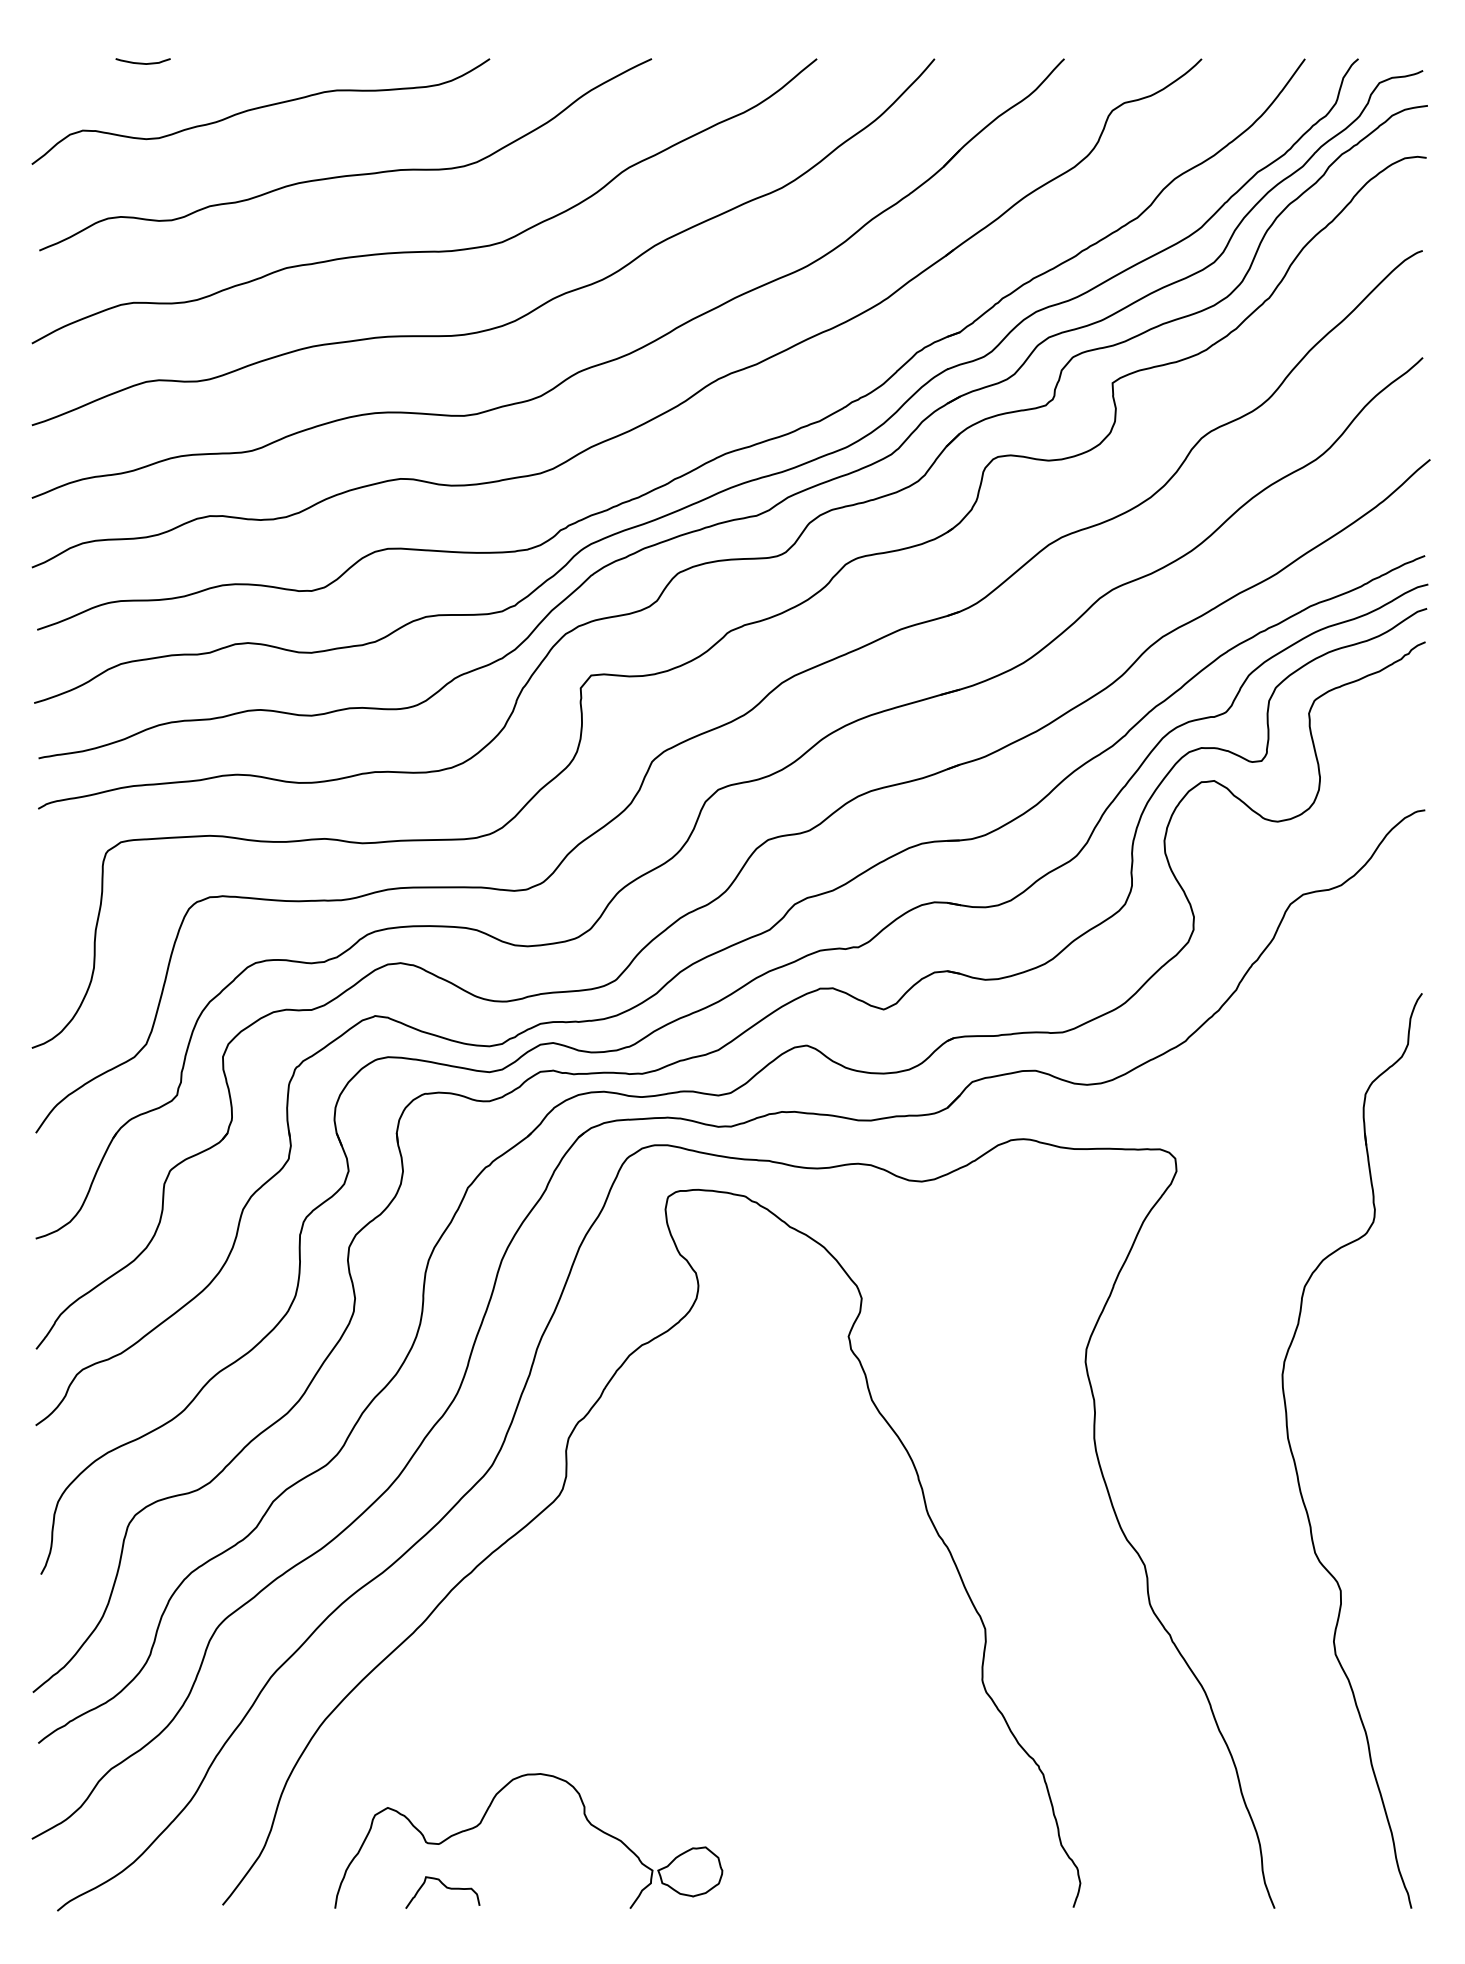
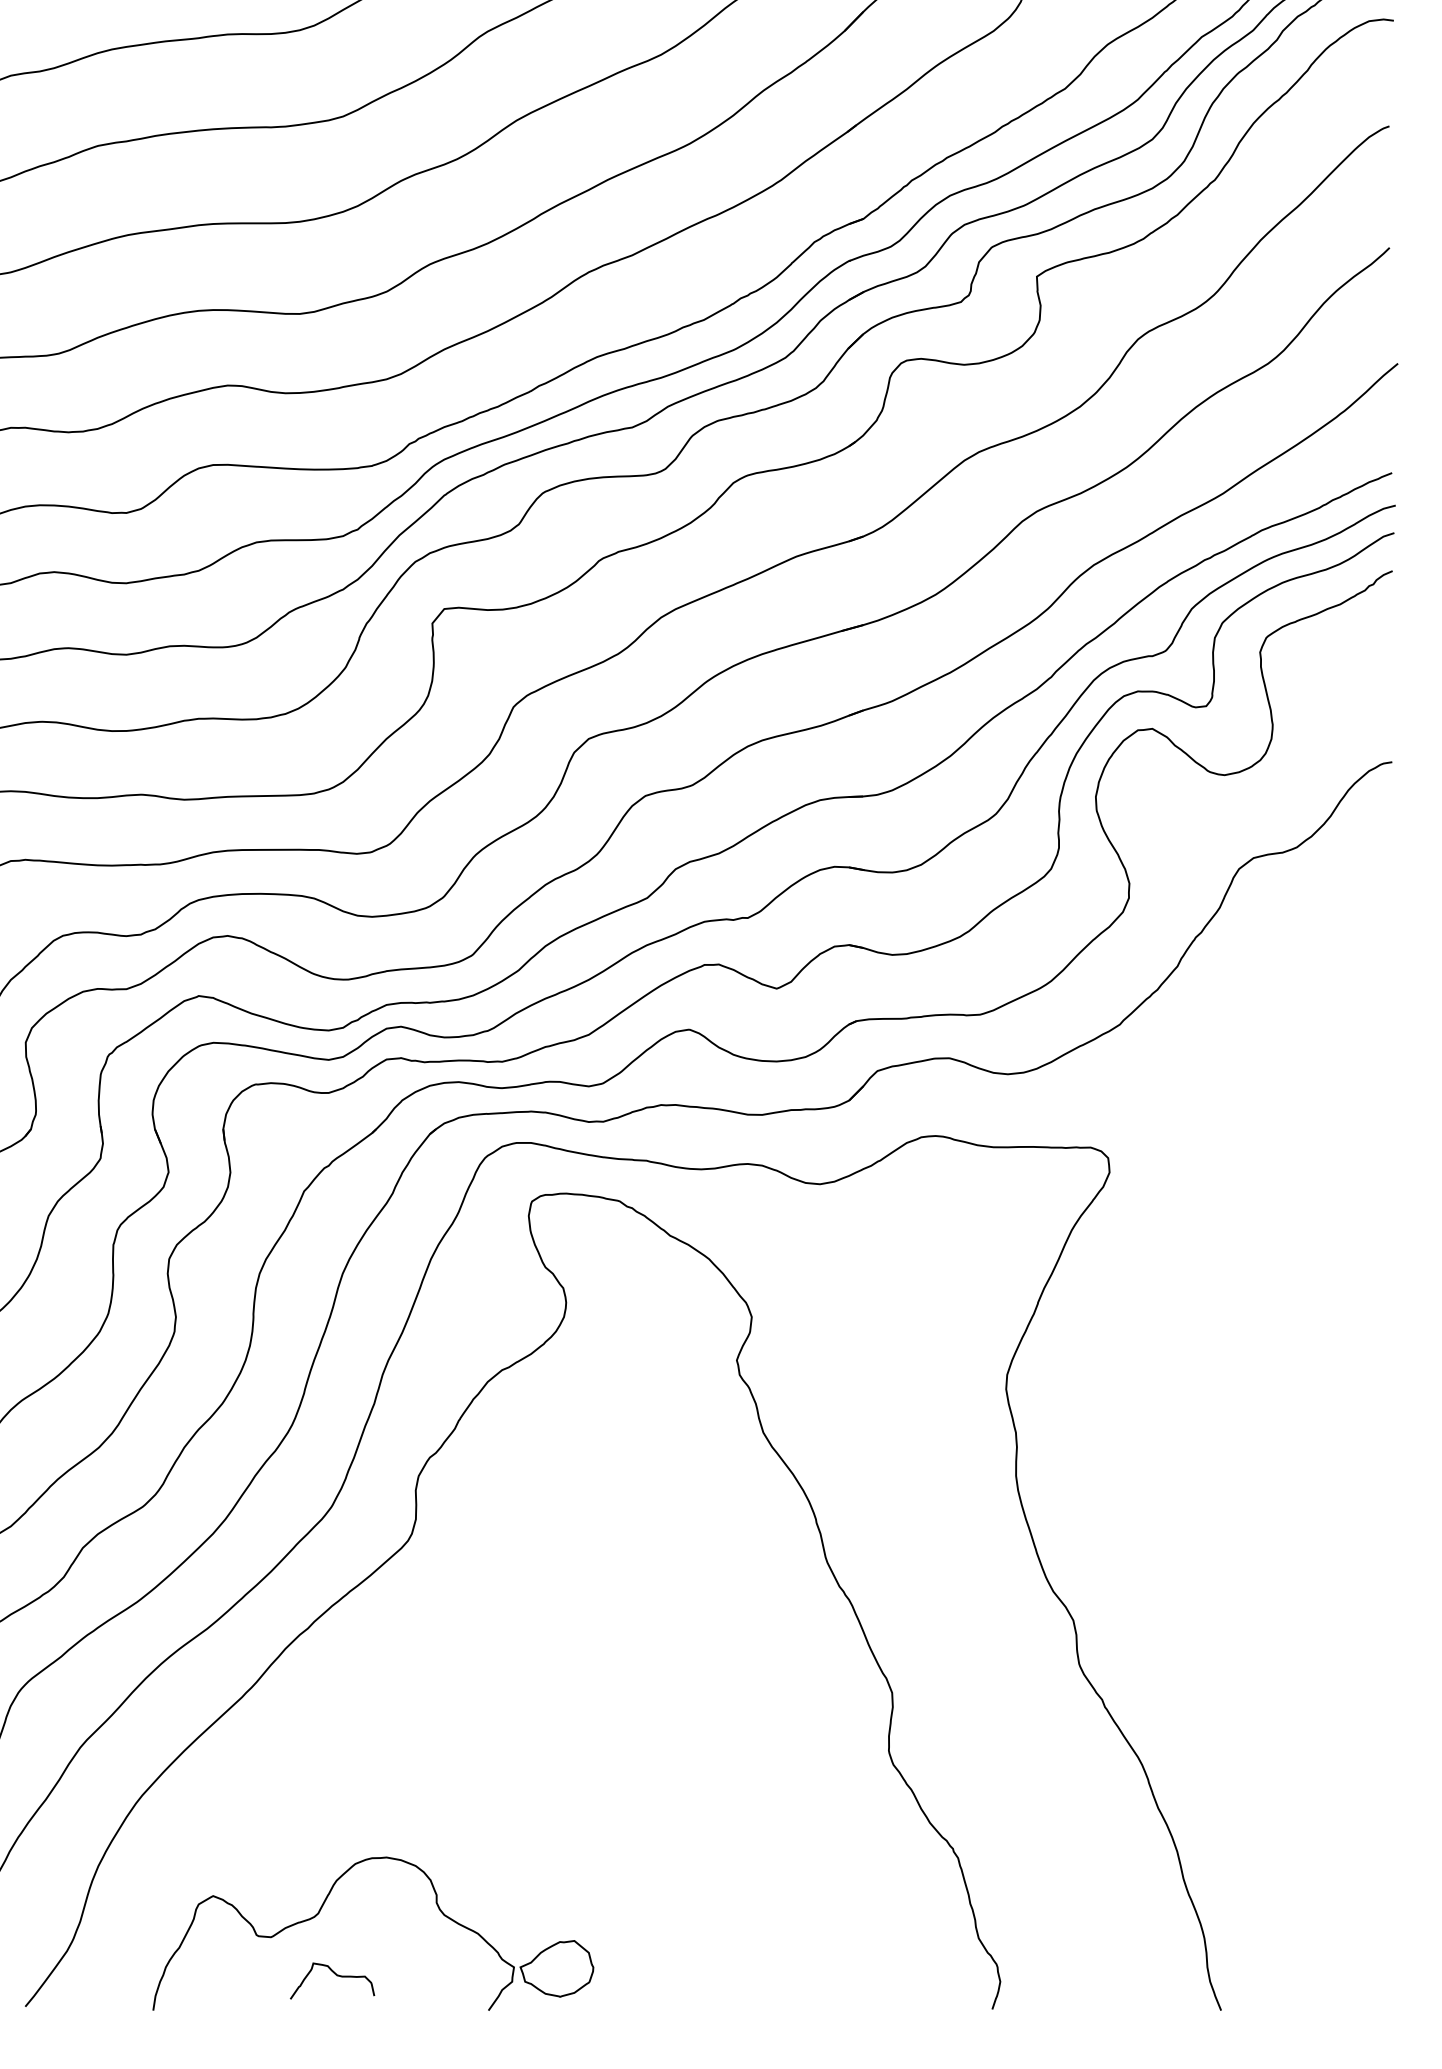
part: (1295, 1460) -> (1244, 1501), removed
curve: (446, 1888) -> (336, 1976), moved

